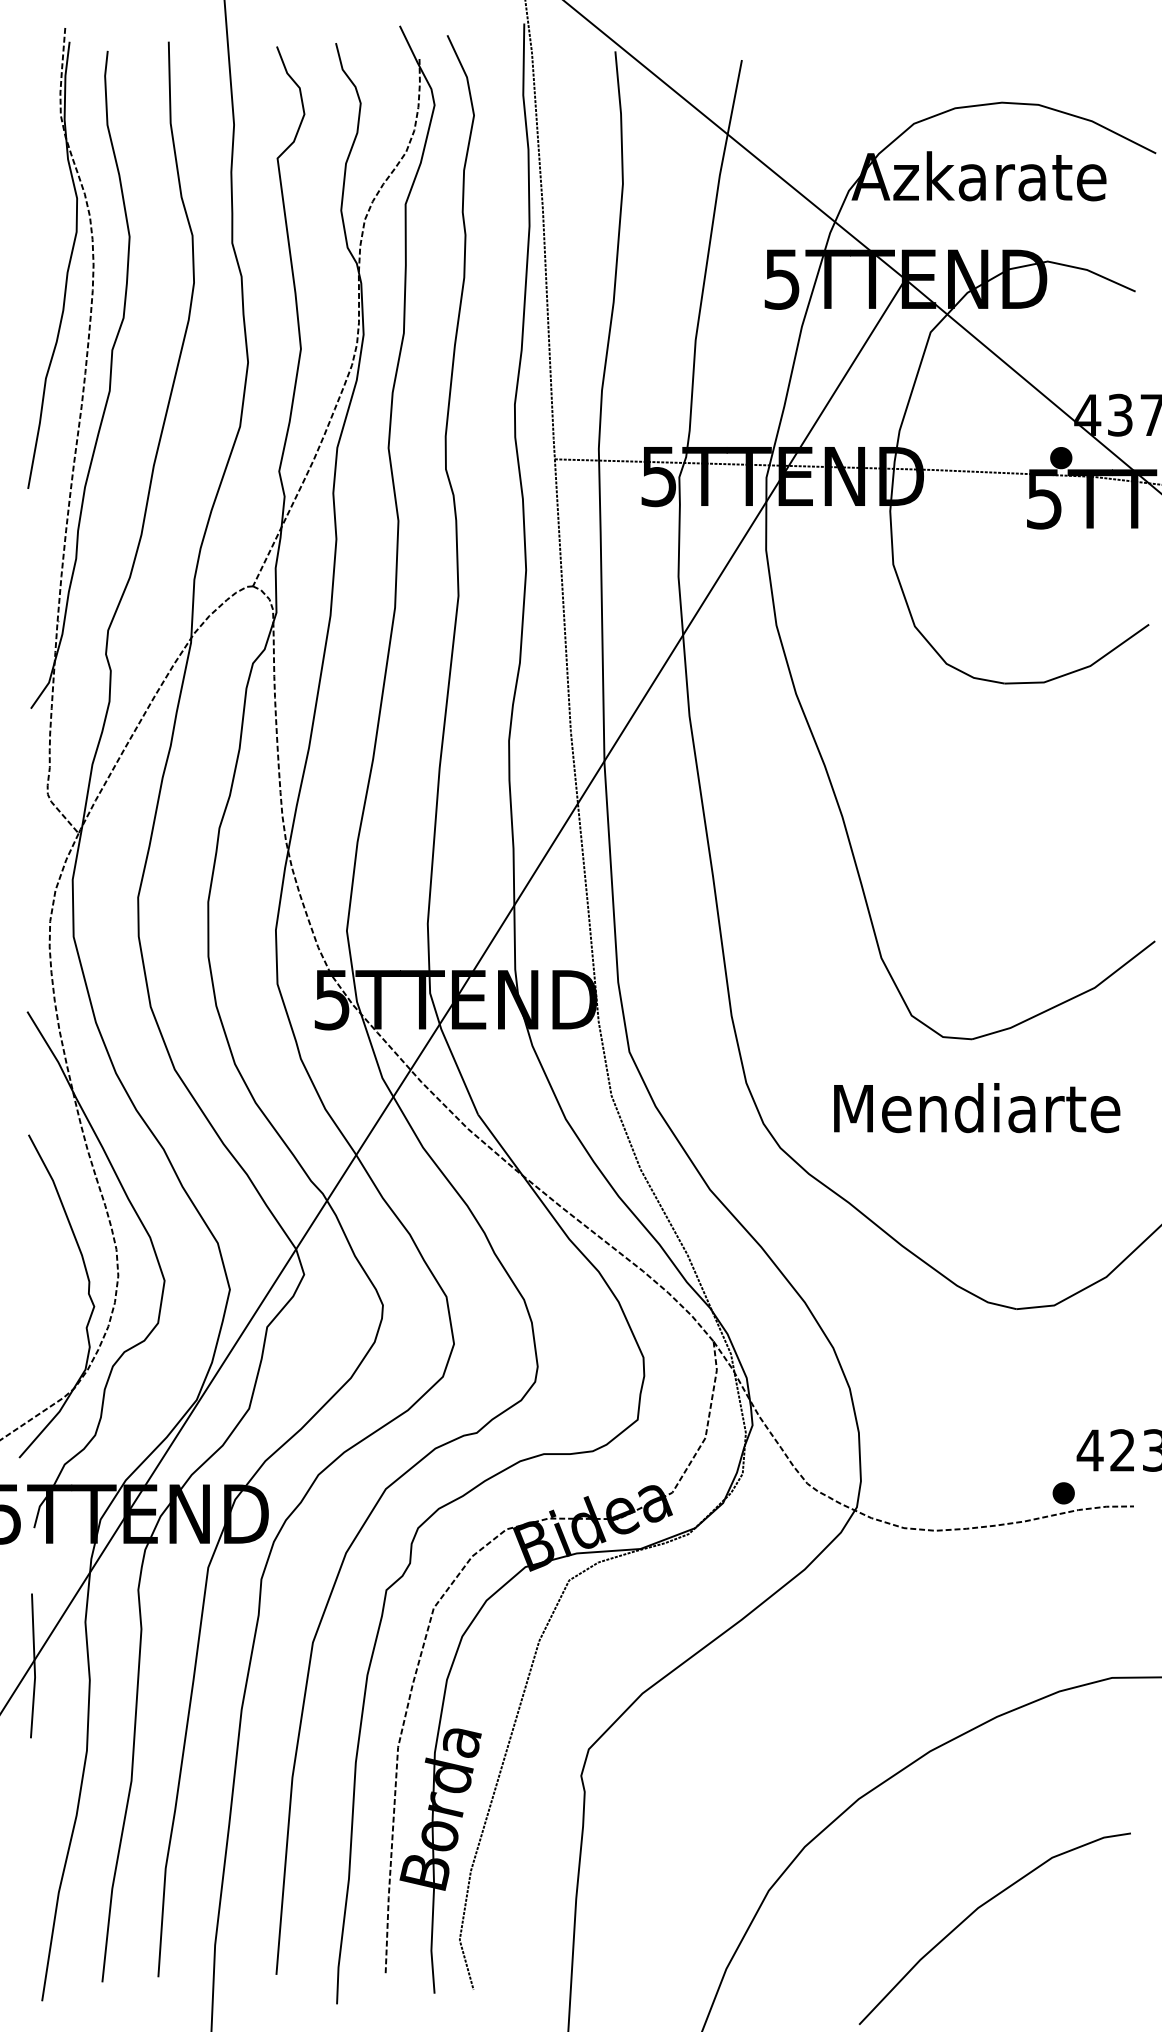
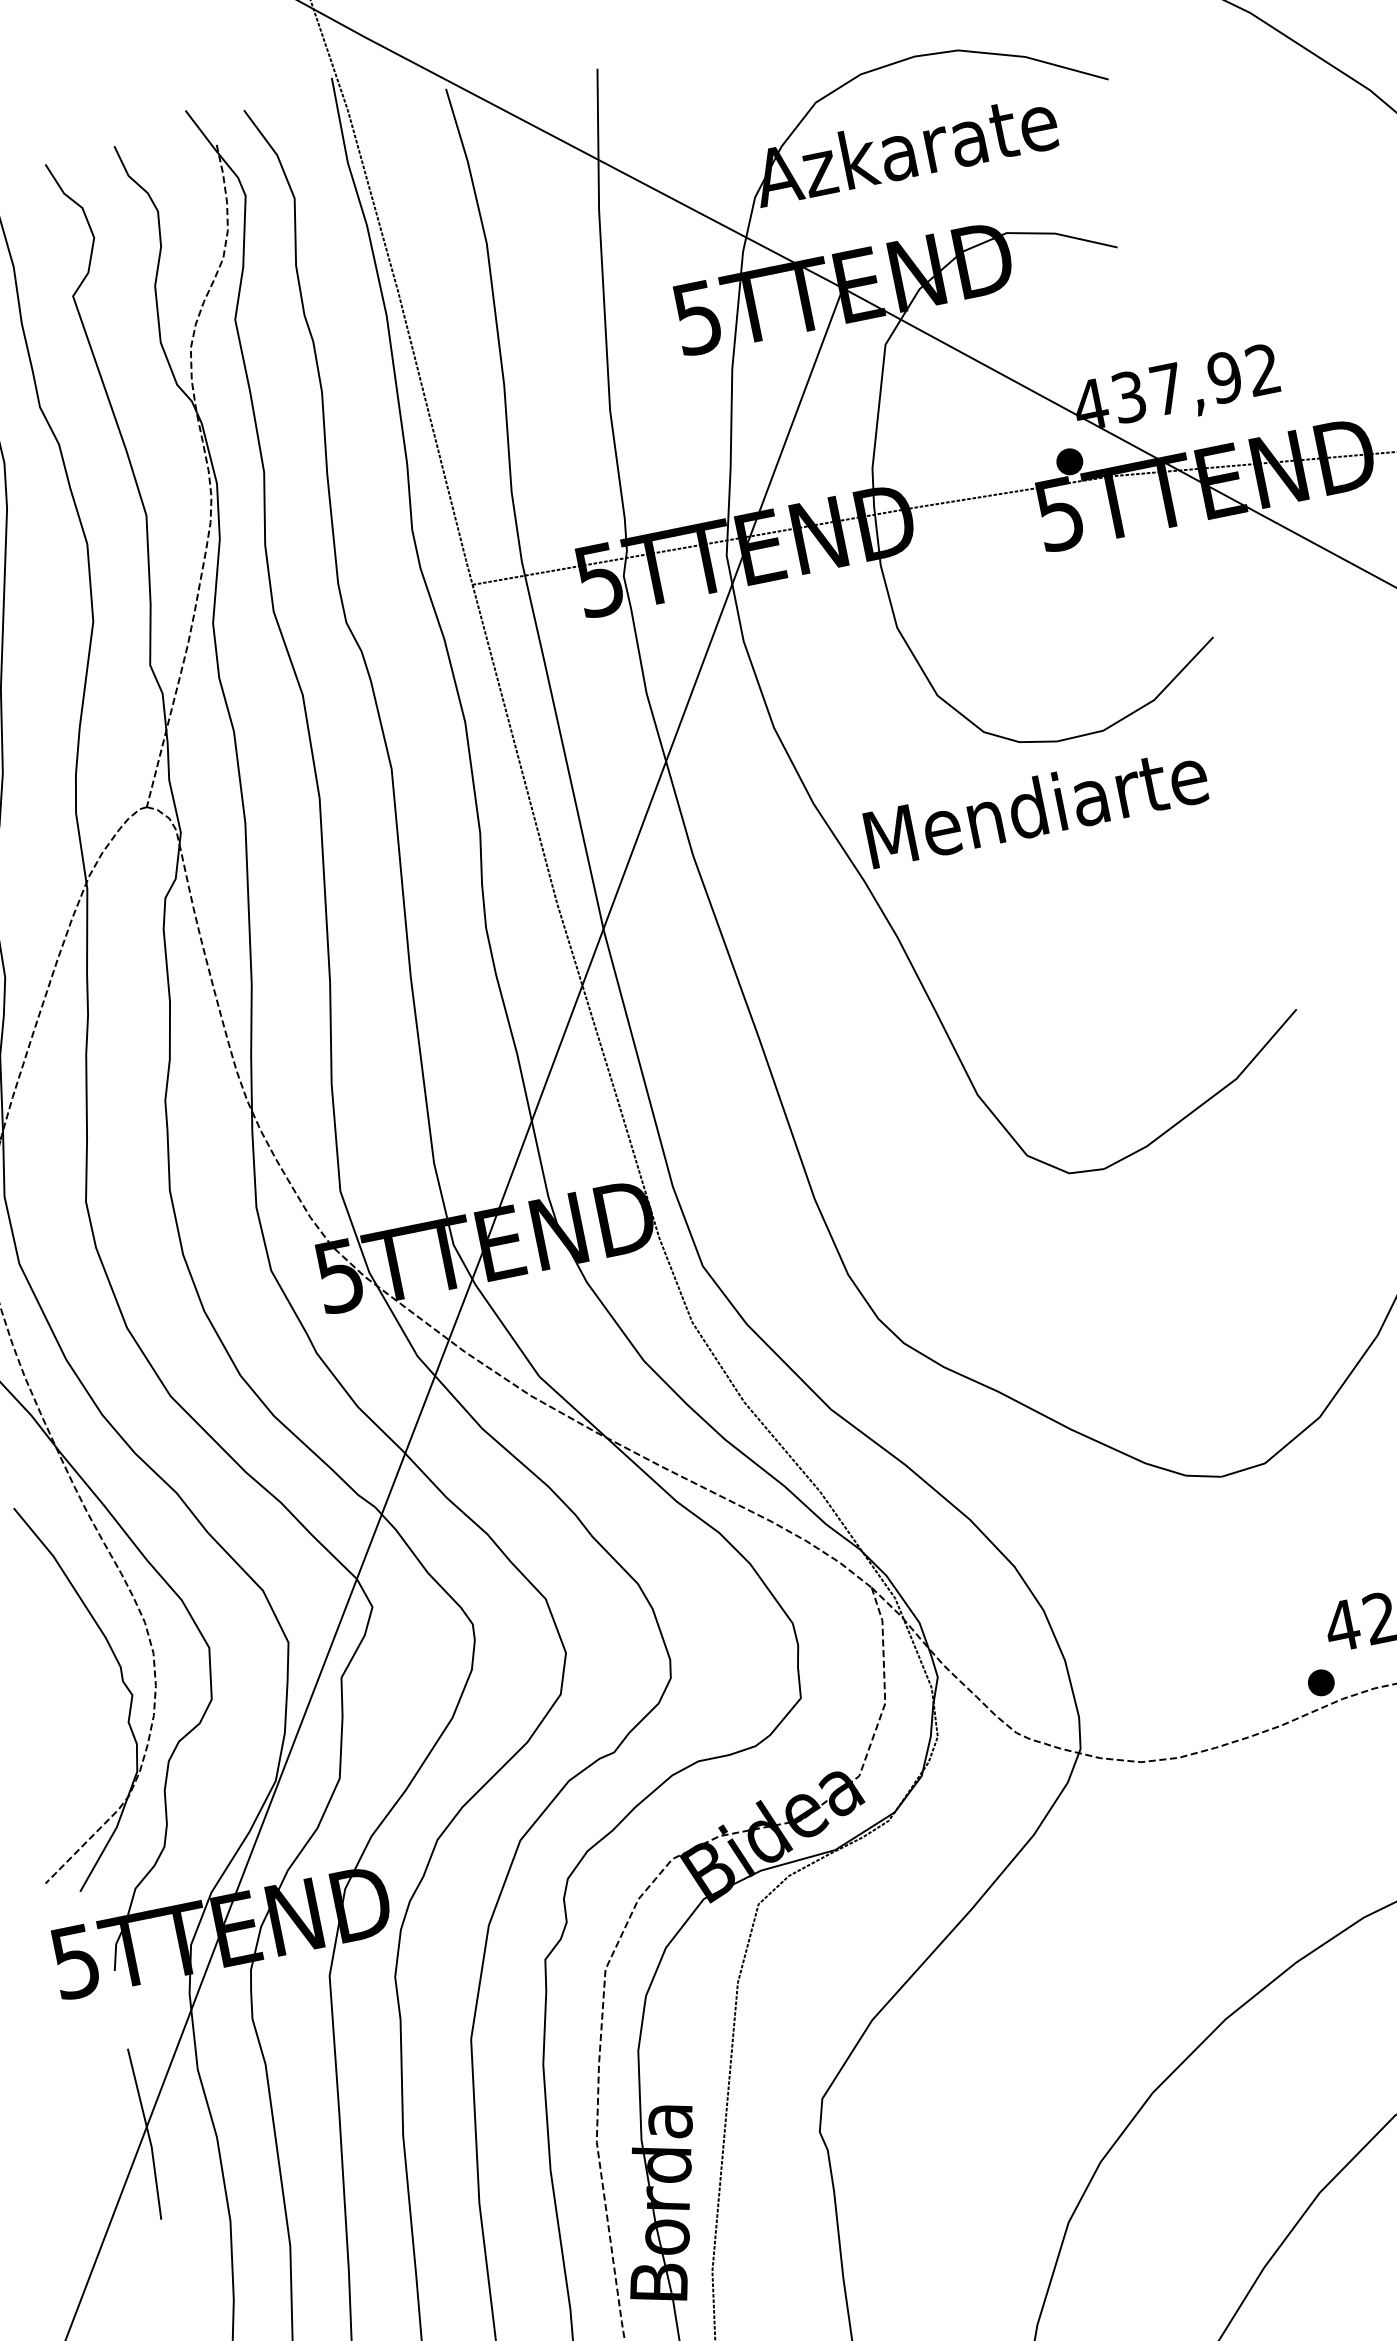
text: (977, 1108) -> (1037, 806), moved

